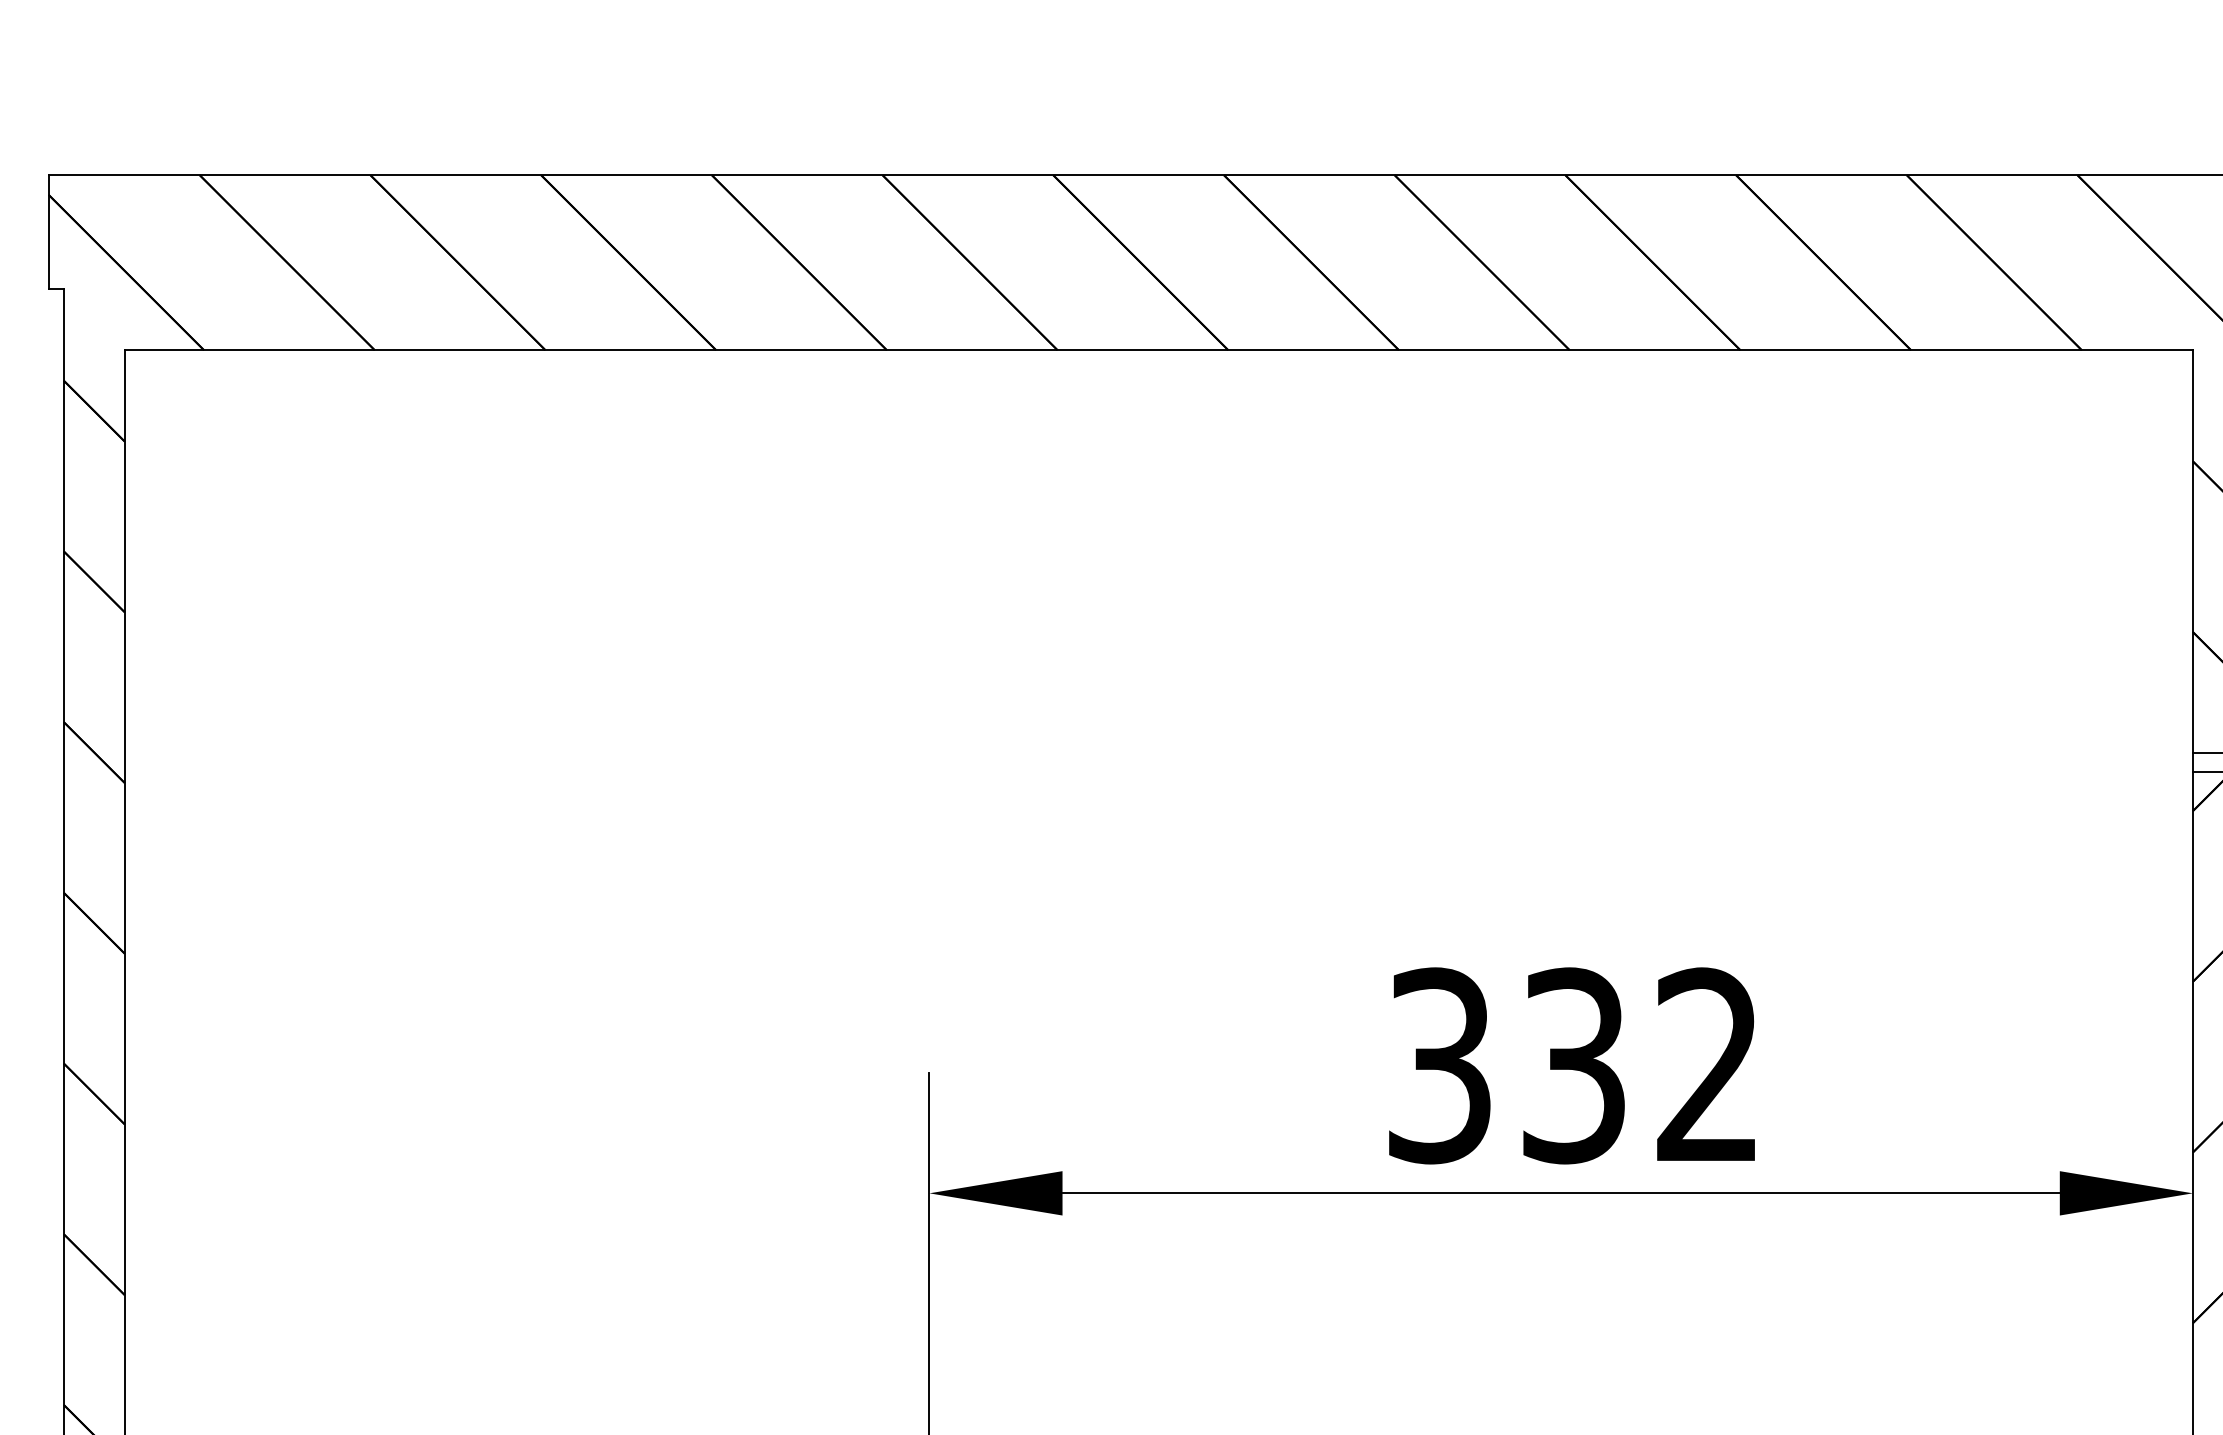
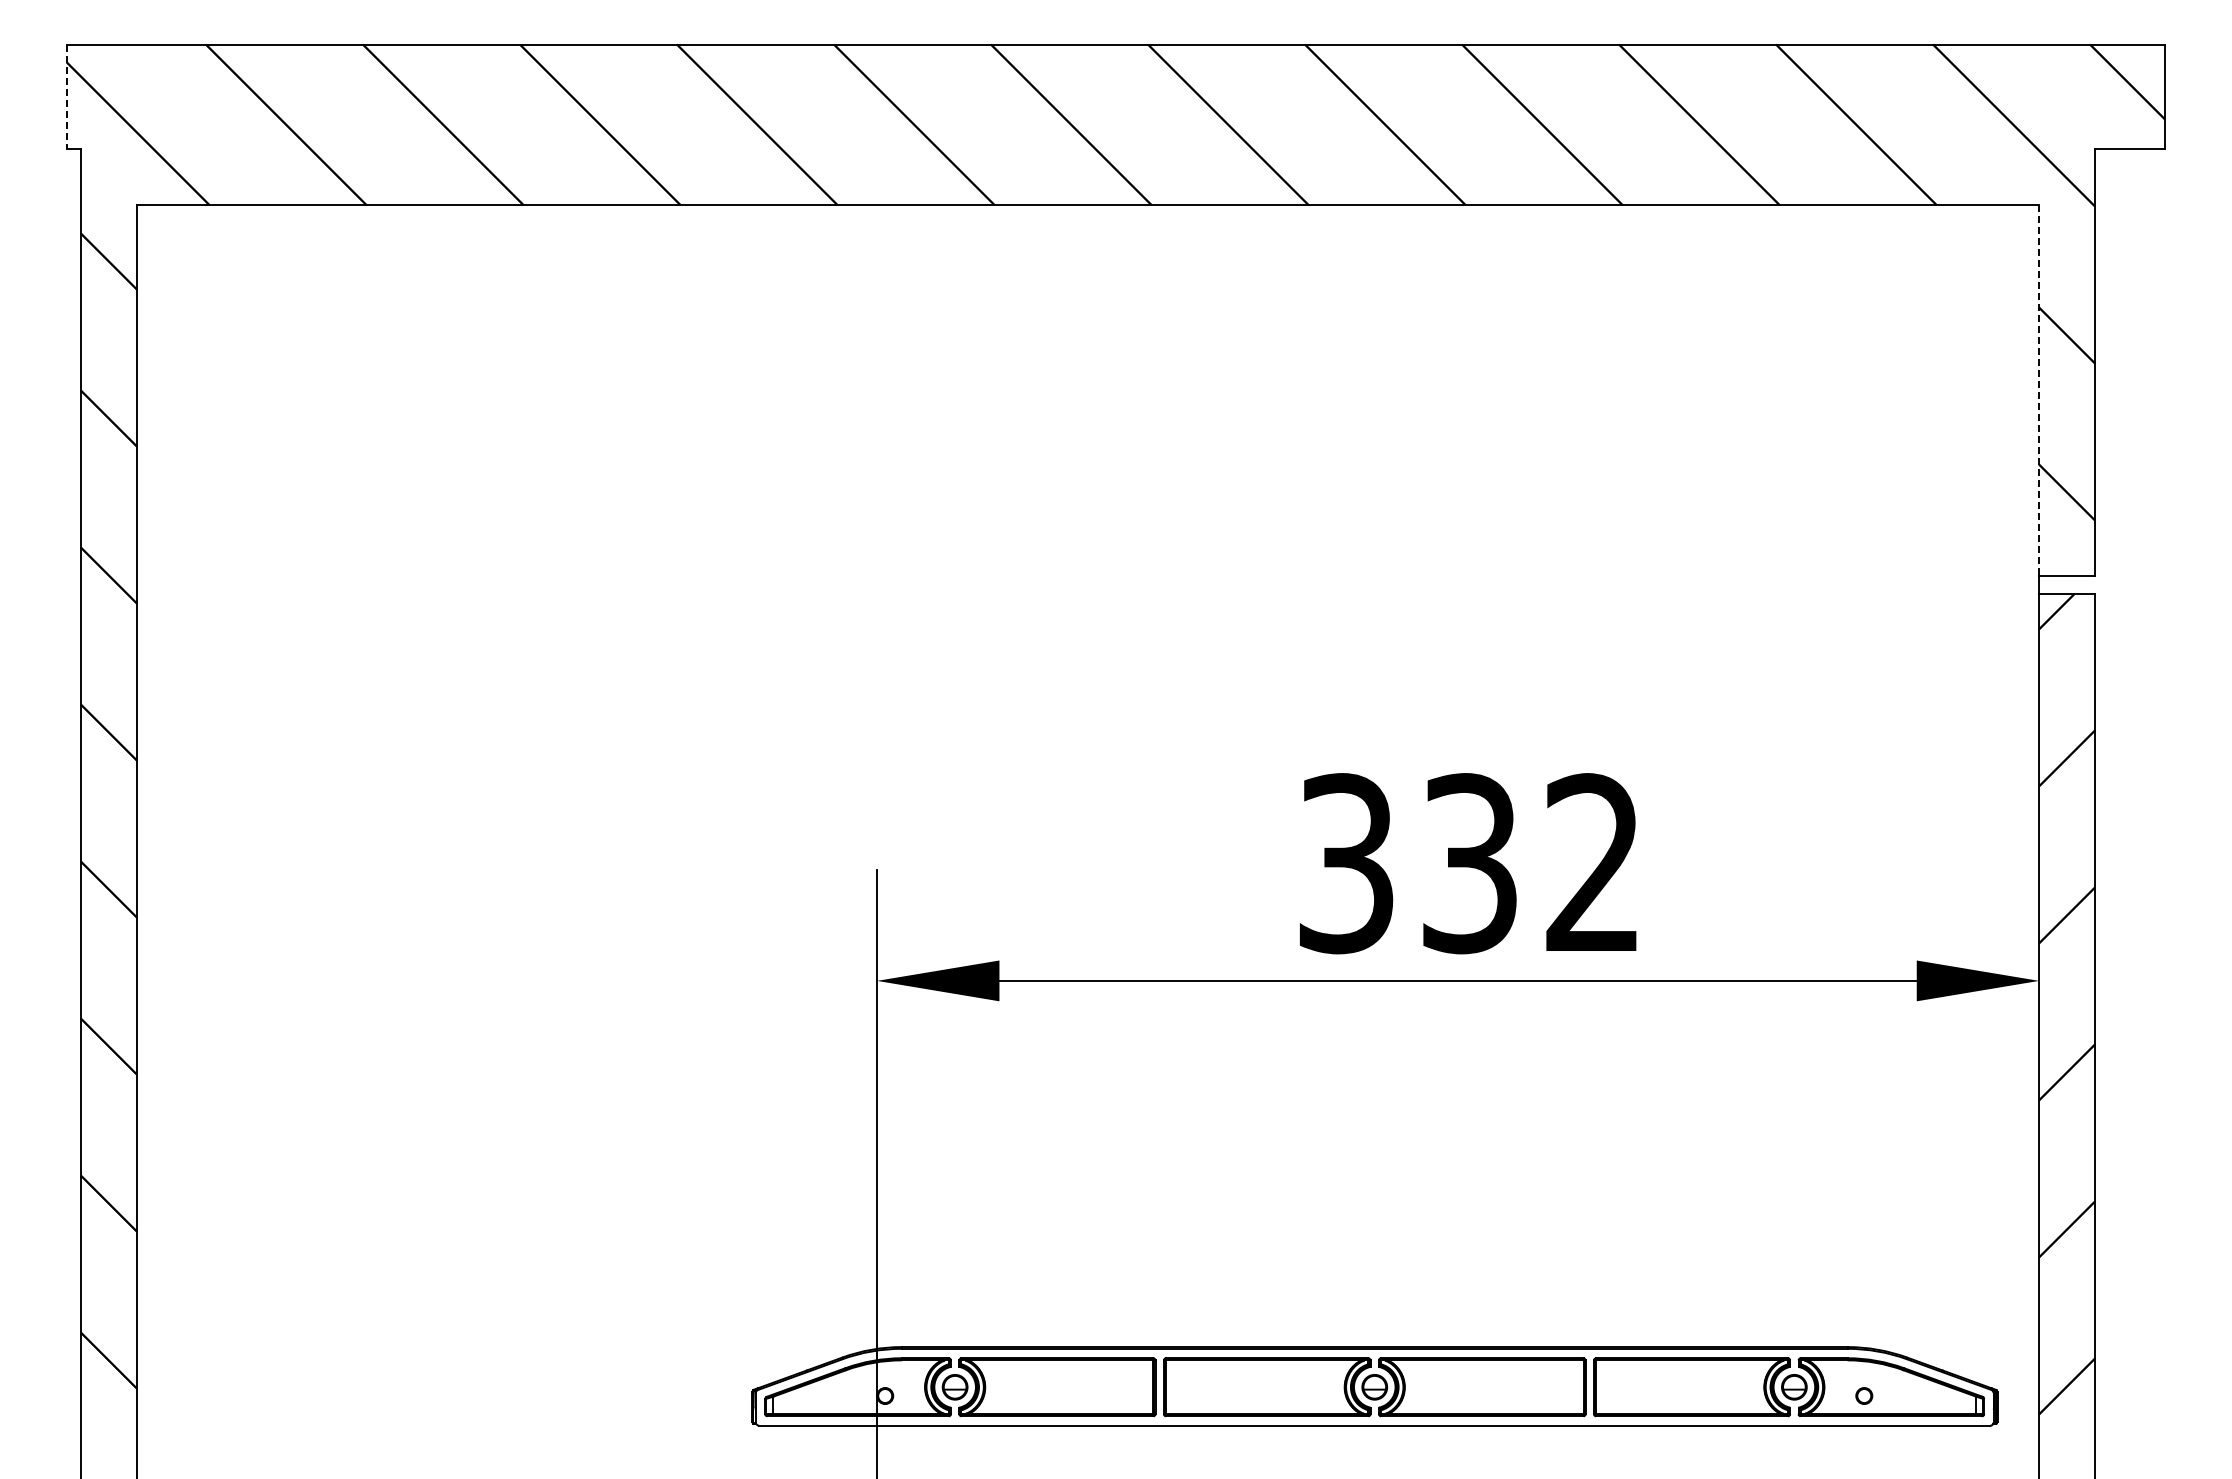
line: (48, 232) -> (66, 97), solid -> dashed
line: (2193, 552) -> (2039, 391), solid -> dashed

